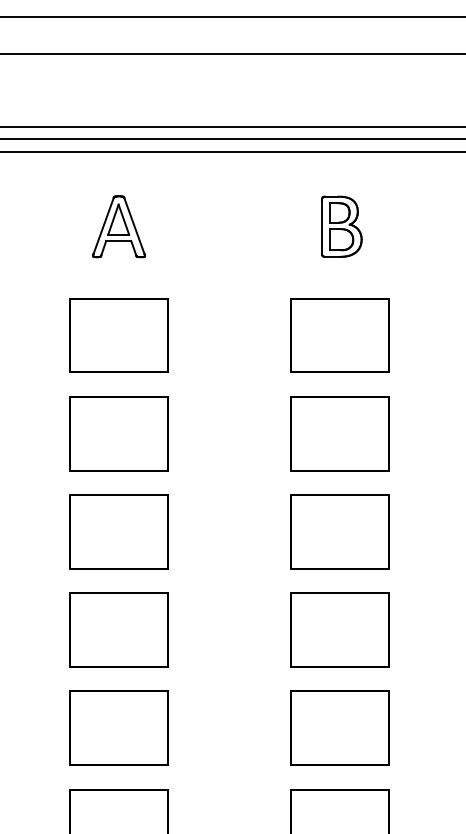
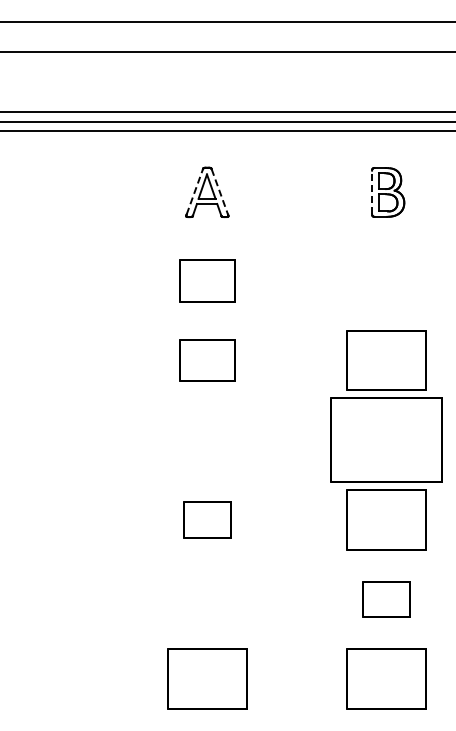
line: (104, 225) -> (195, 191), solid -> dashed
line: (135, 226) -> (220, 192), solid -> dashed
line: (322, 226) -> (372, 192), solid -> dashed
part: (119, 335) -> (207, 280), size x0.7
part: (339, 335) -> (386, 280), removed
part: (119, 433) -> (207, 360), size x0.7
part: (119, 531) -> (207, 439), removed
part: (339, 531) -> (386, 439), size x1.4
part: (119, 629) -> (207, 519), size x0.6
part: (119, 728) -> (207, 599), removed
part: (339, 728) -> (386, 599), size x0.6

